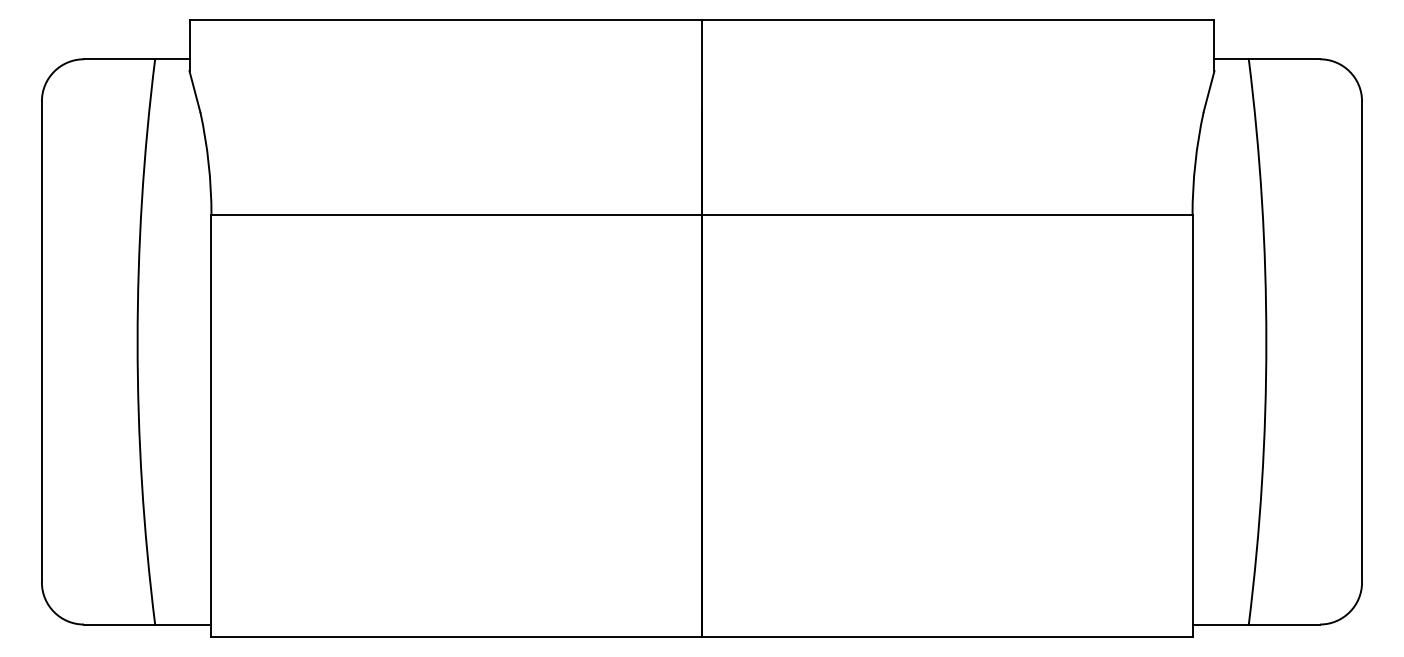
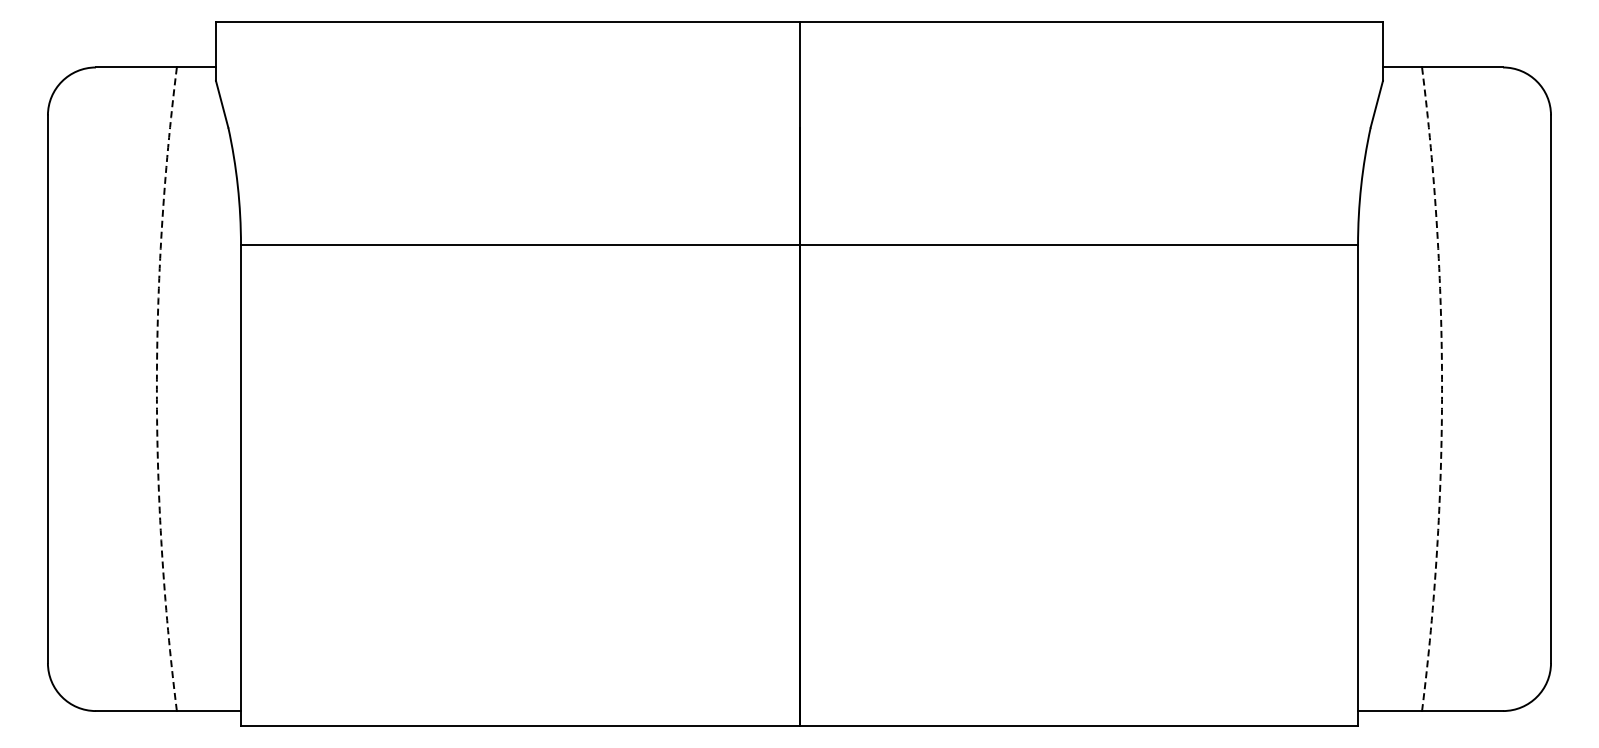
arc: (137, 342) -> (156, 389), solid -> dashed
arc: (1266, 342) -> (1442, 389), solid -> dashed

